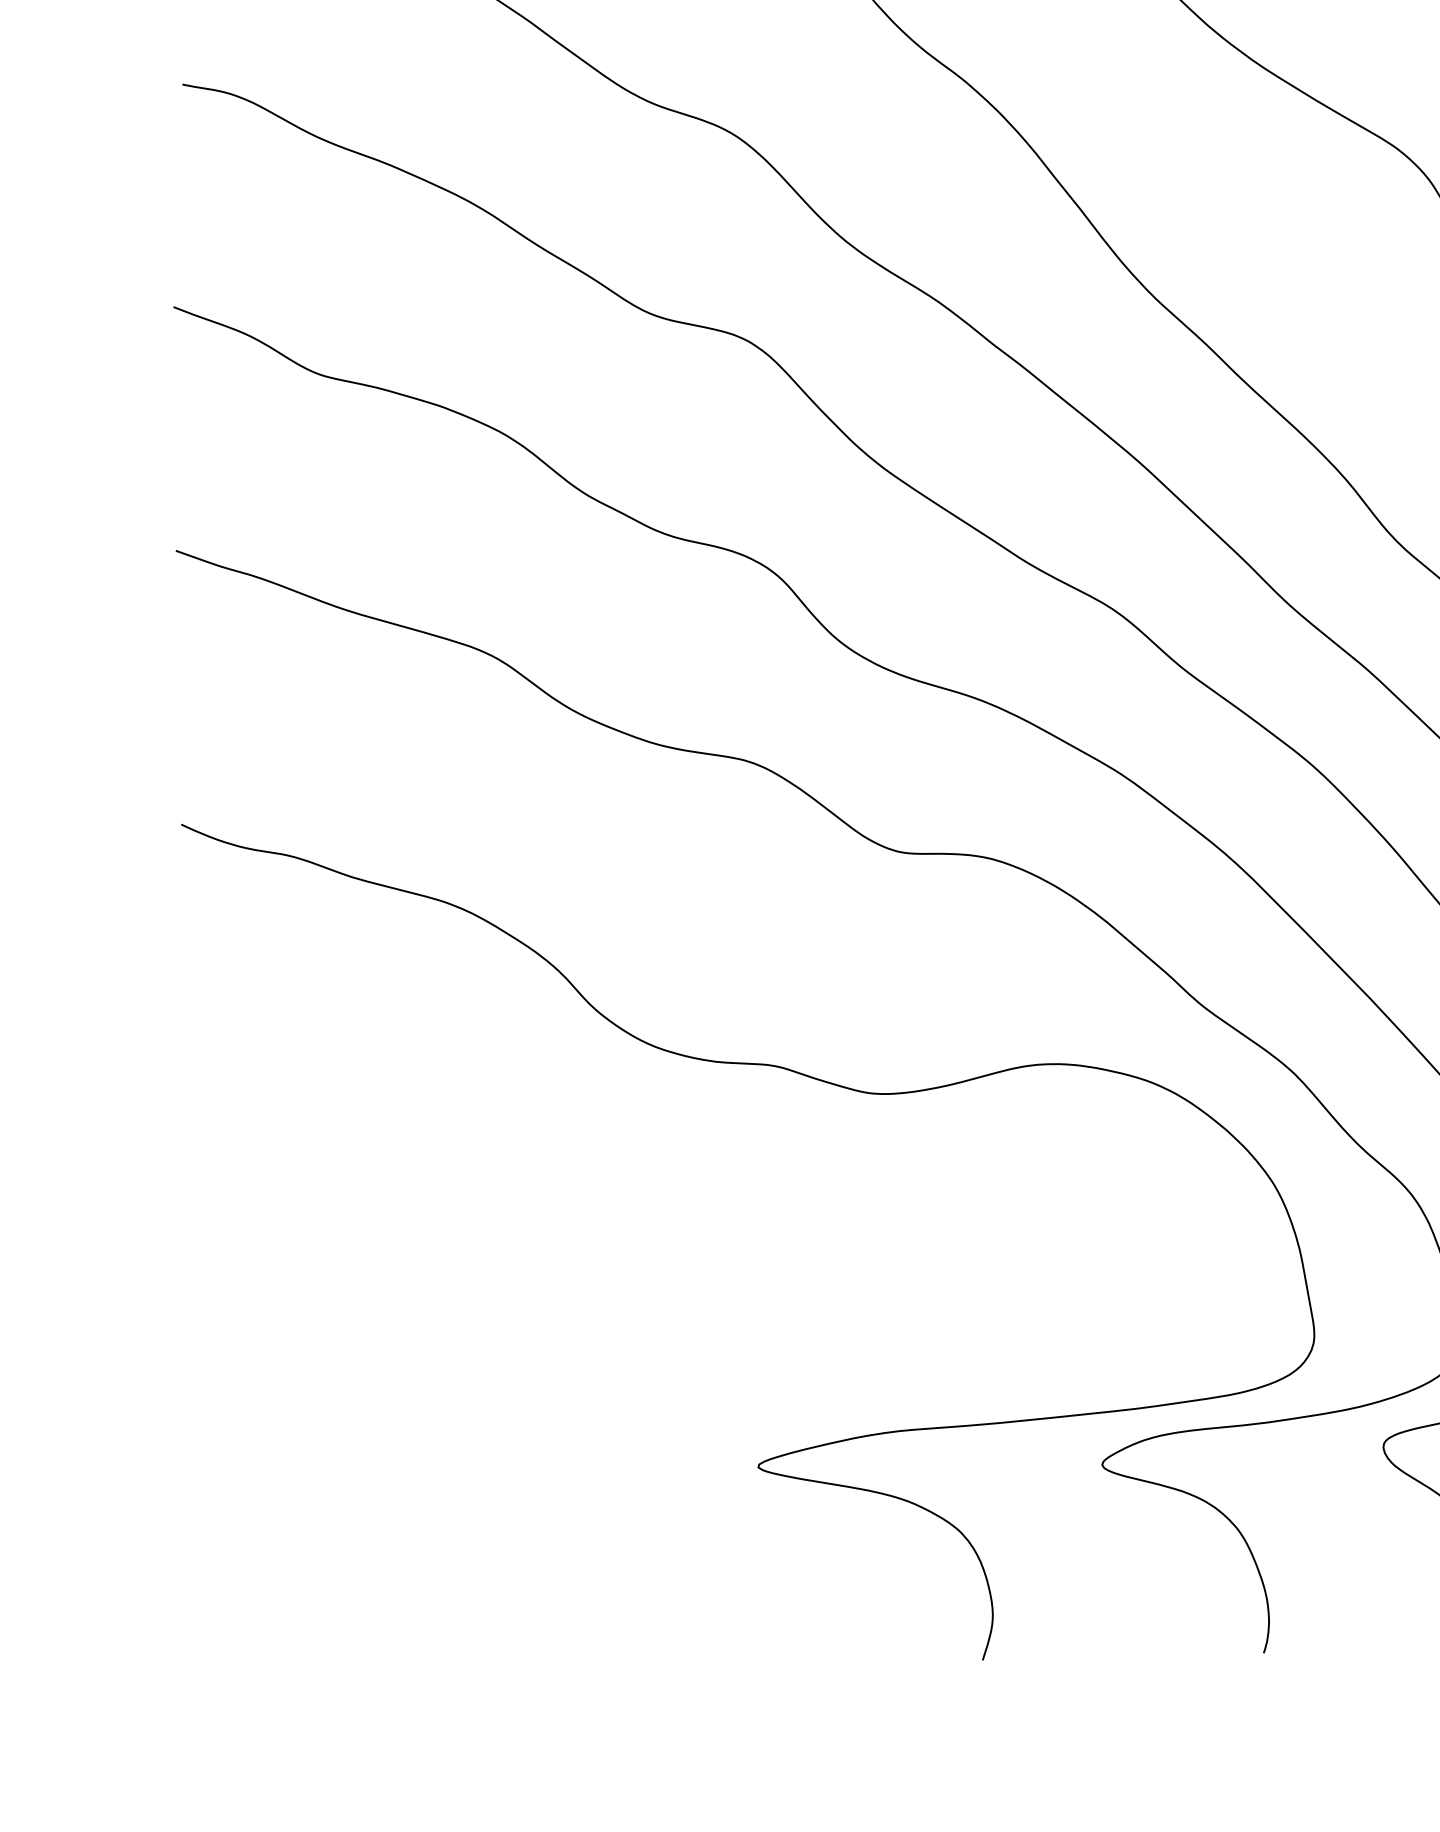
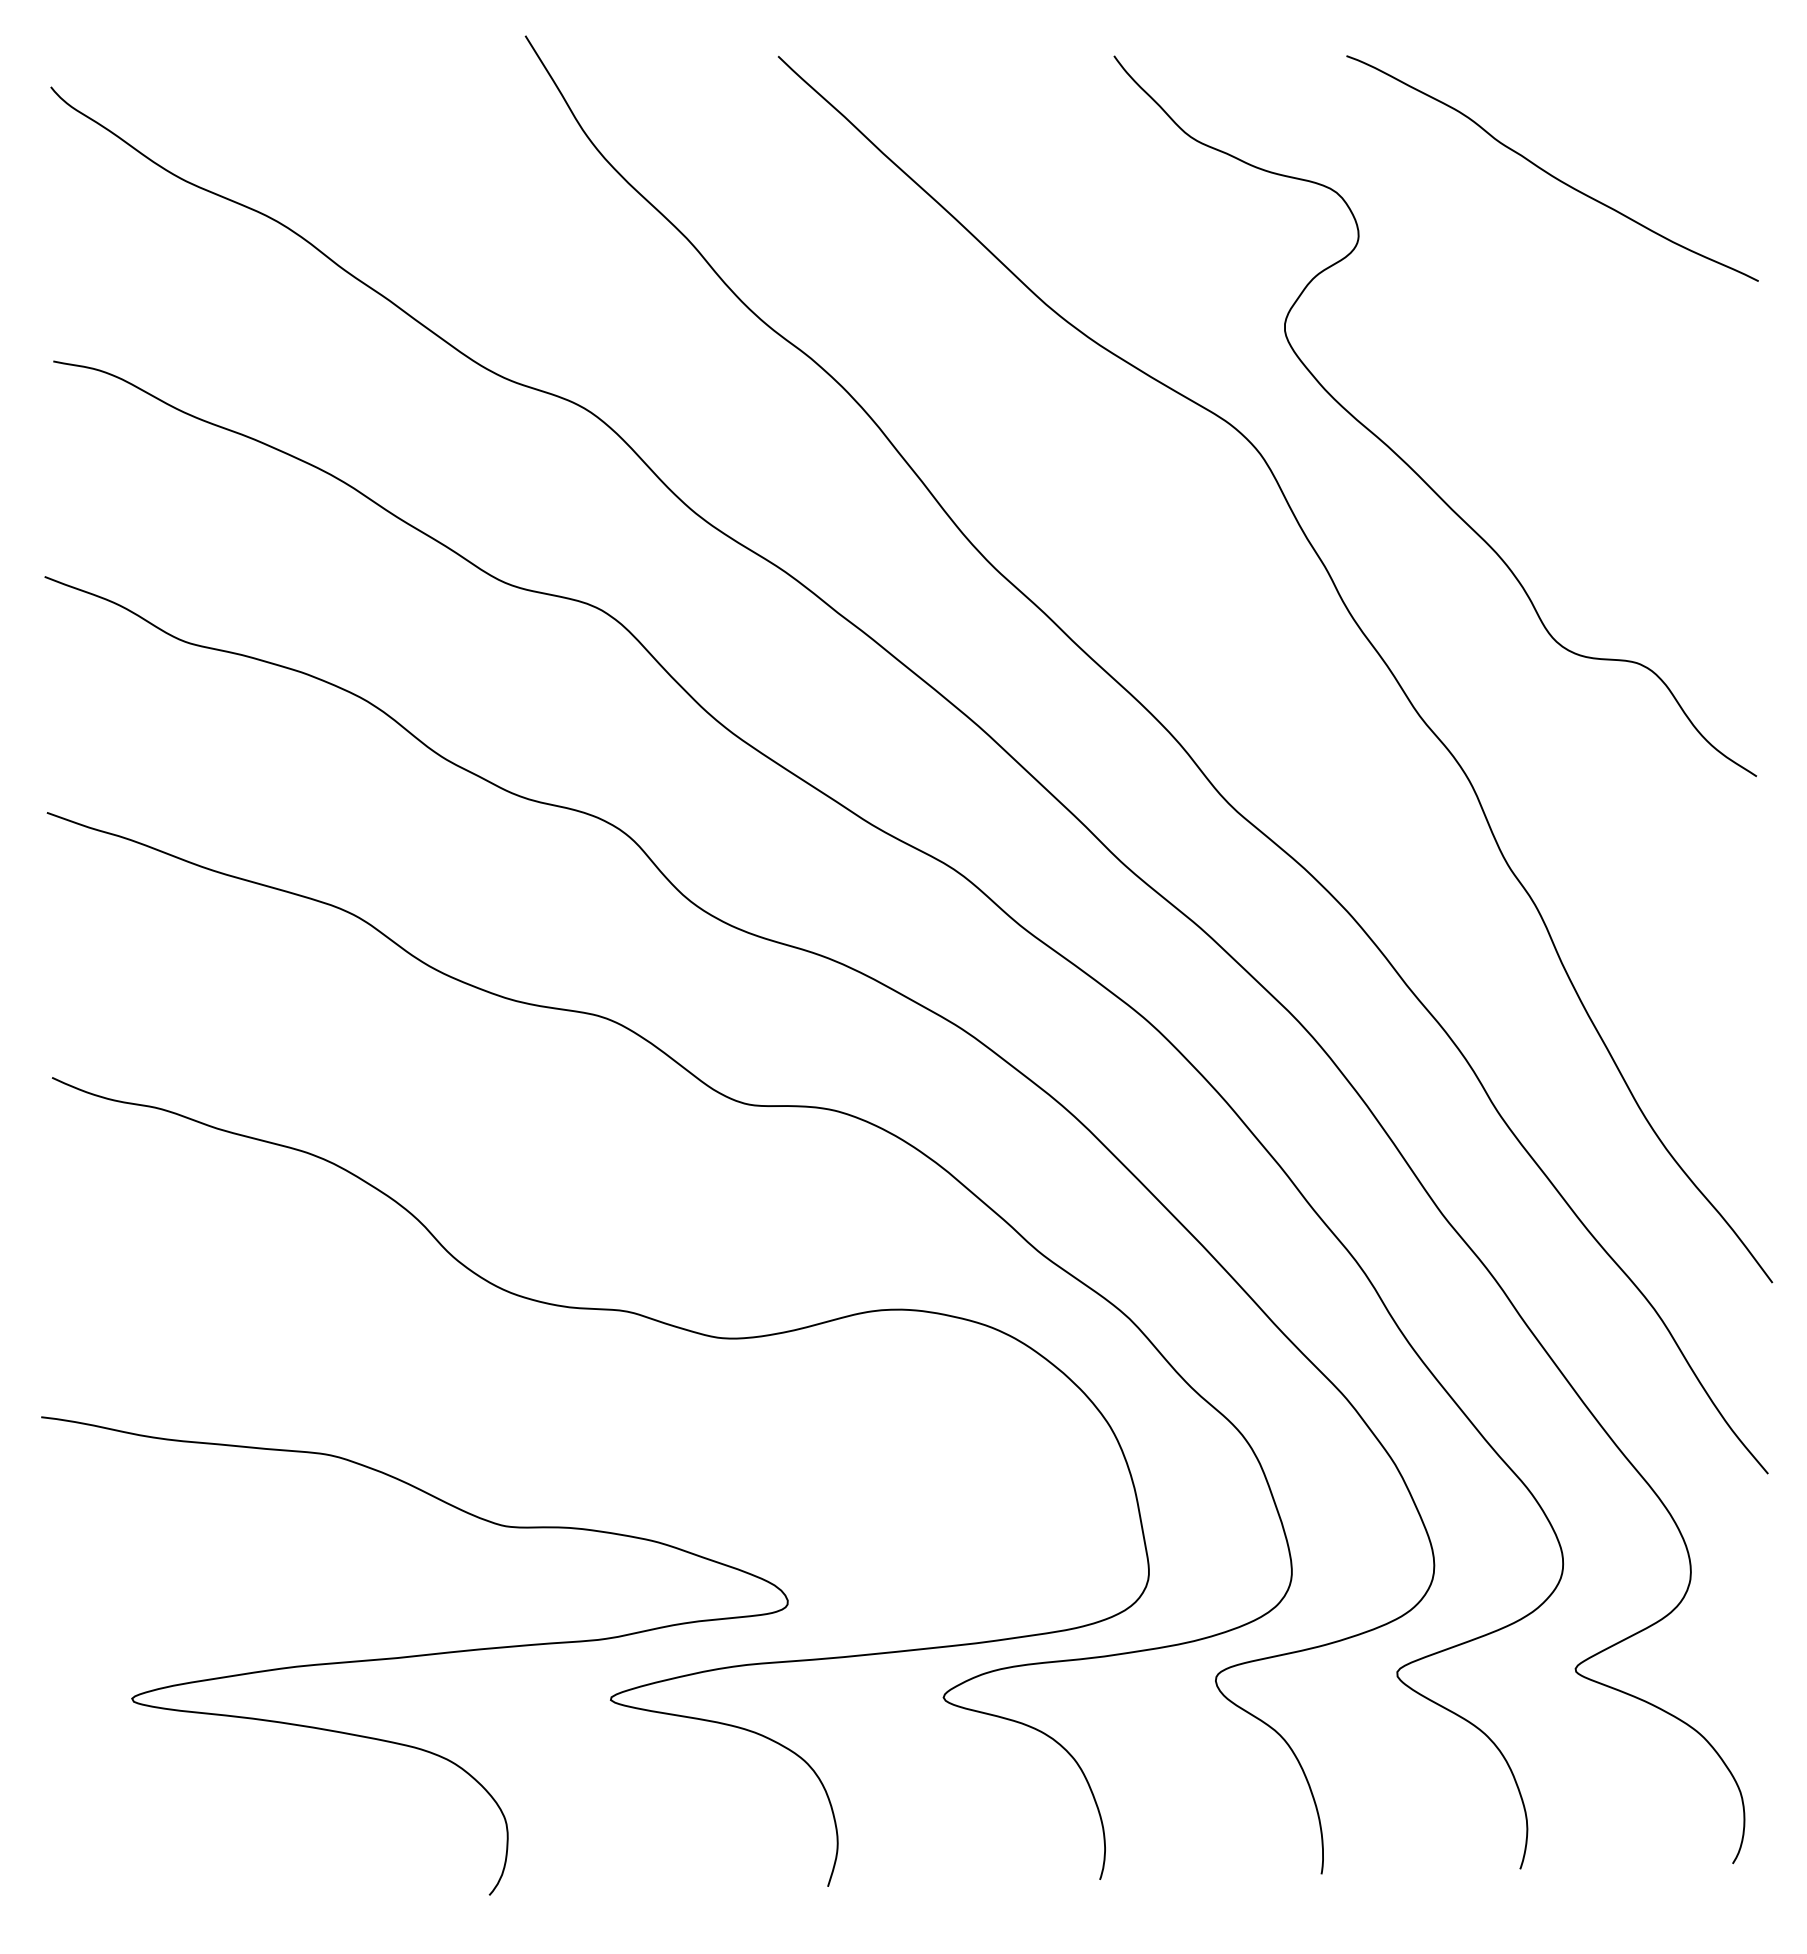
curve: (555, 1421) -> (414, 1655), added

